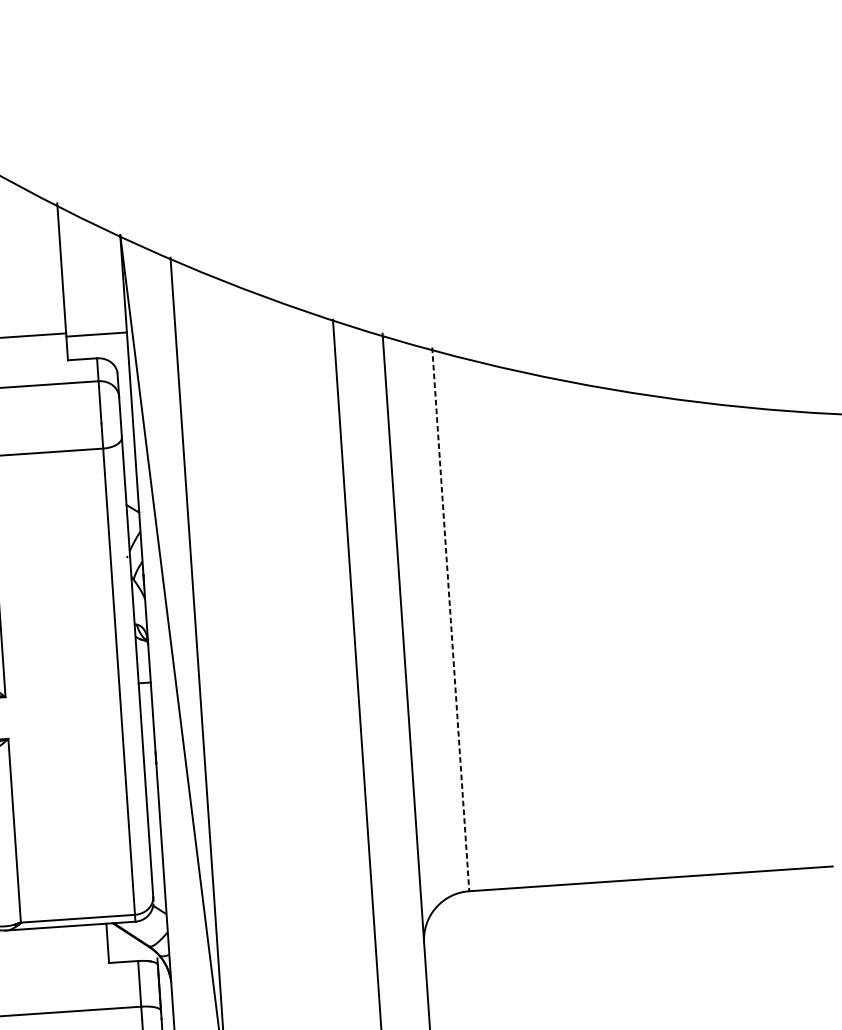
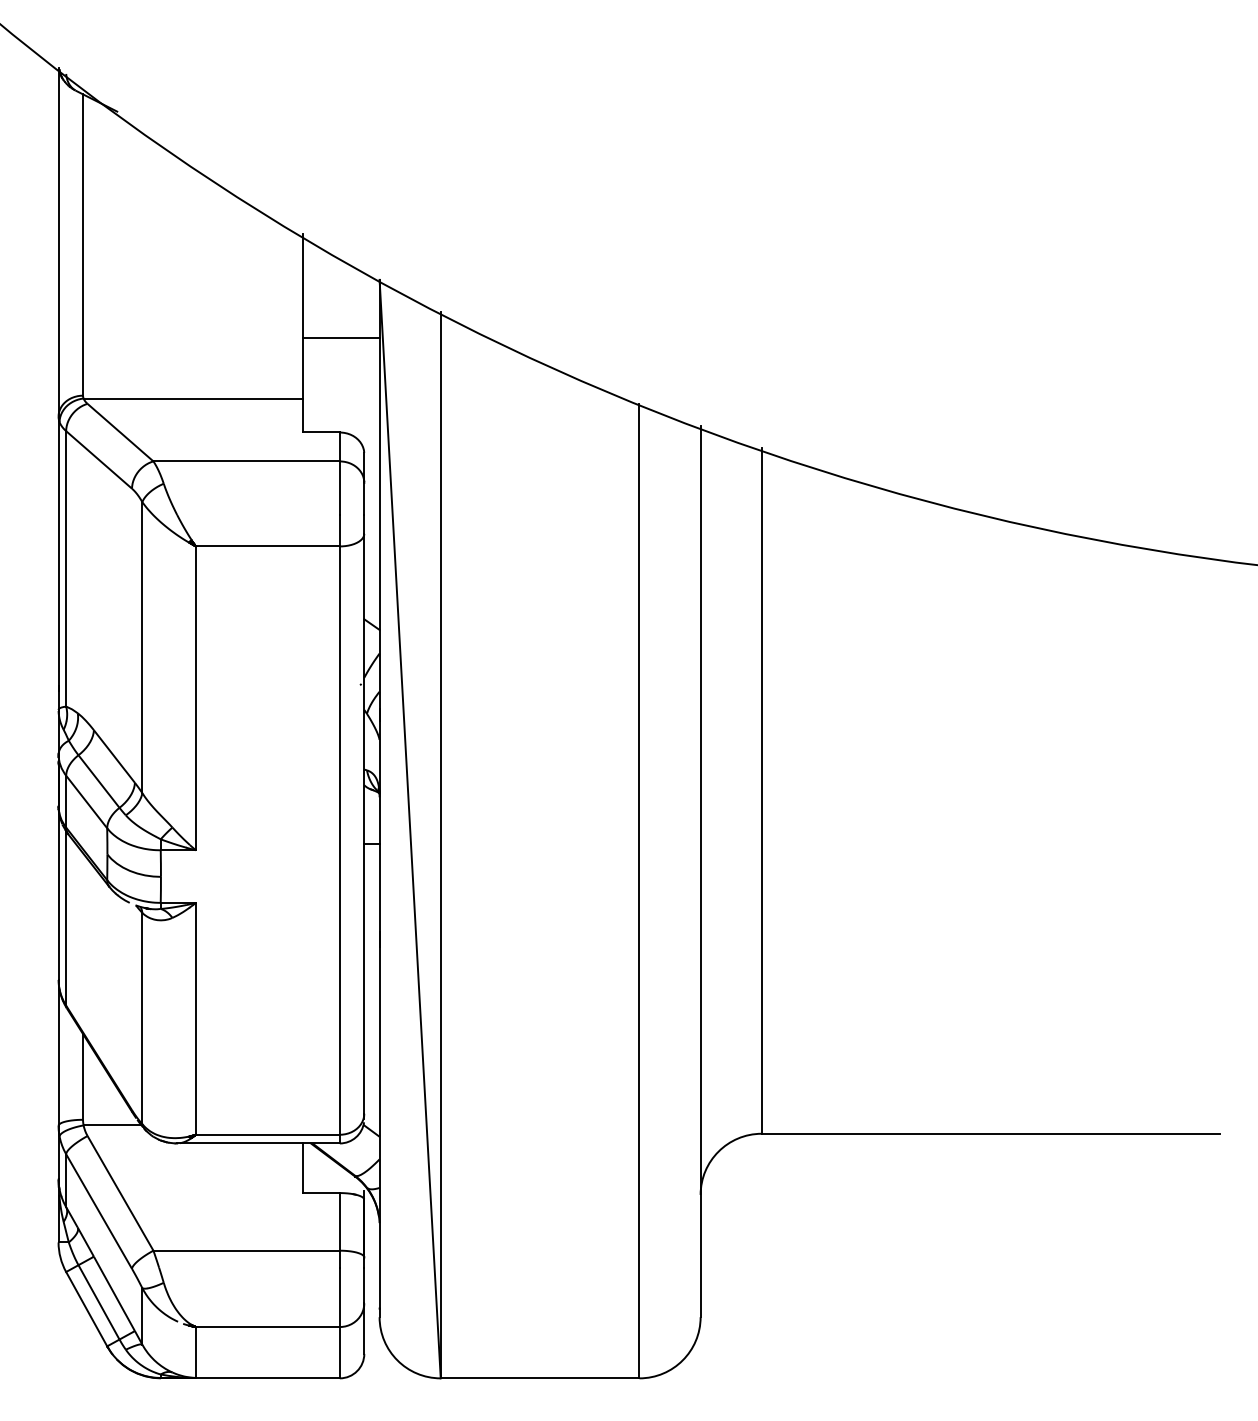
line: (96, 334) -> (341, 337), moved
line: (450, 620) -> (761, 791), dashed -> solid

